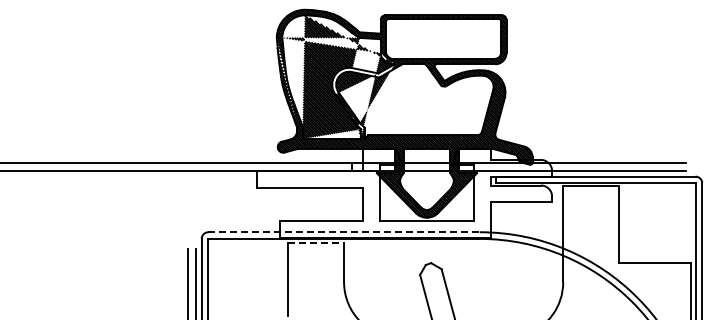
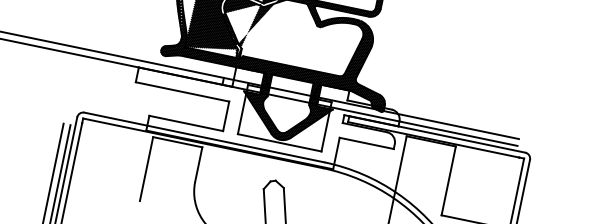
line: (344, 232) -> (204, 137), dashed -> solid
line: (316, 243) -> (177, 142), dashed -> solid

